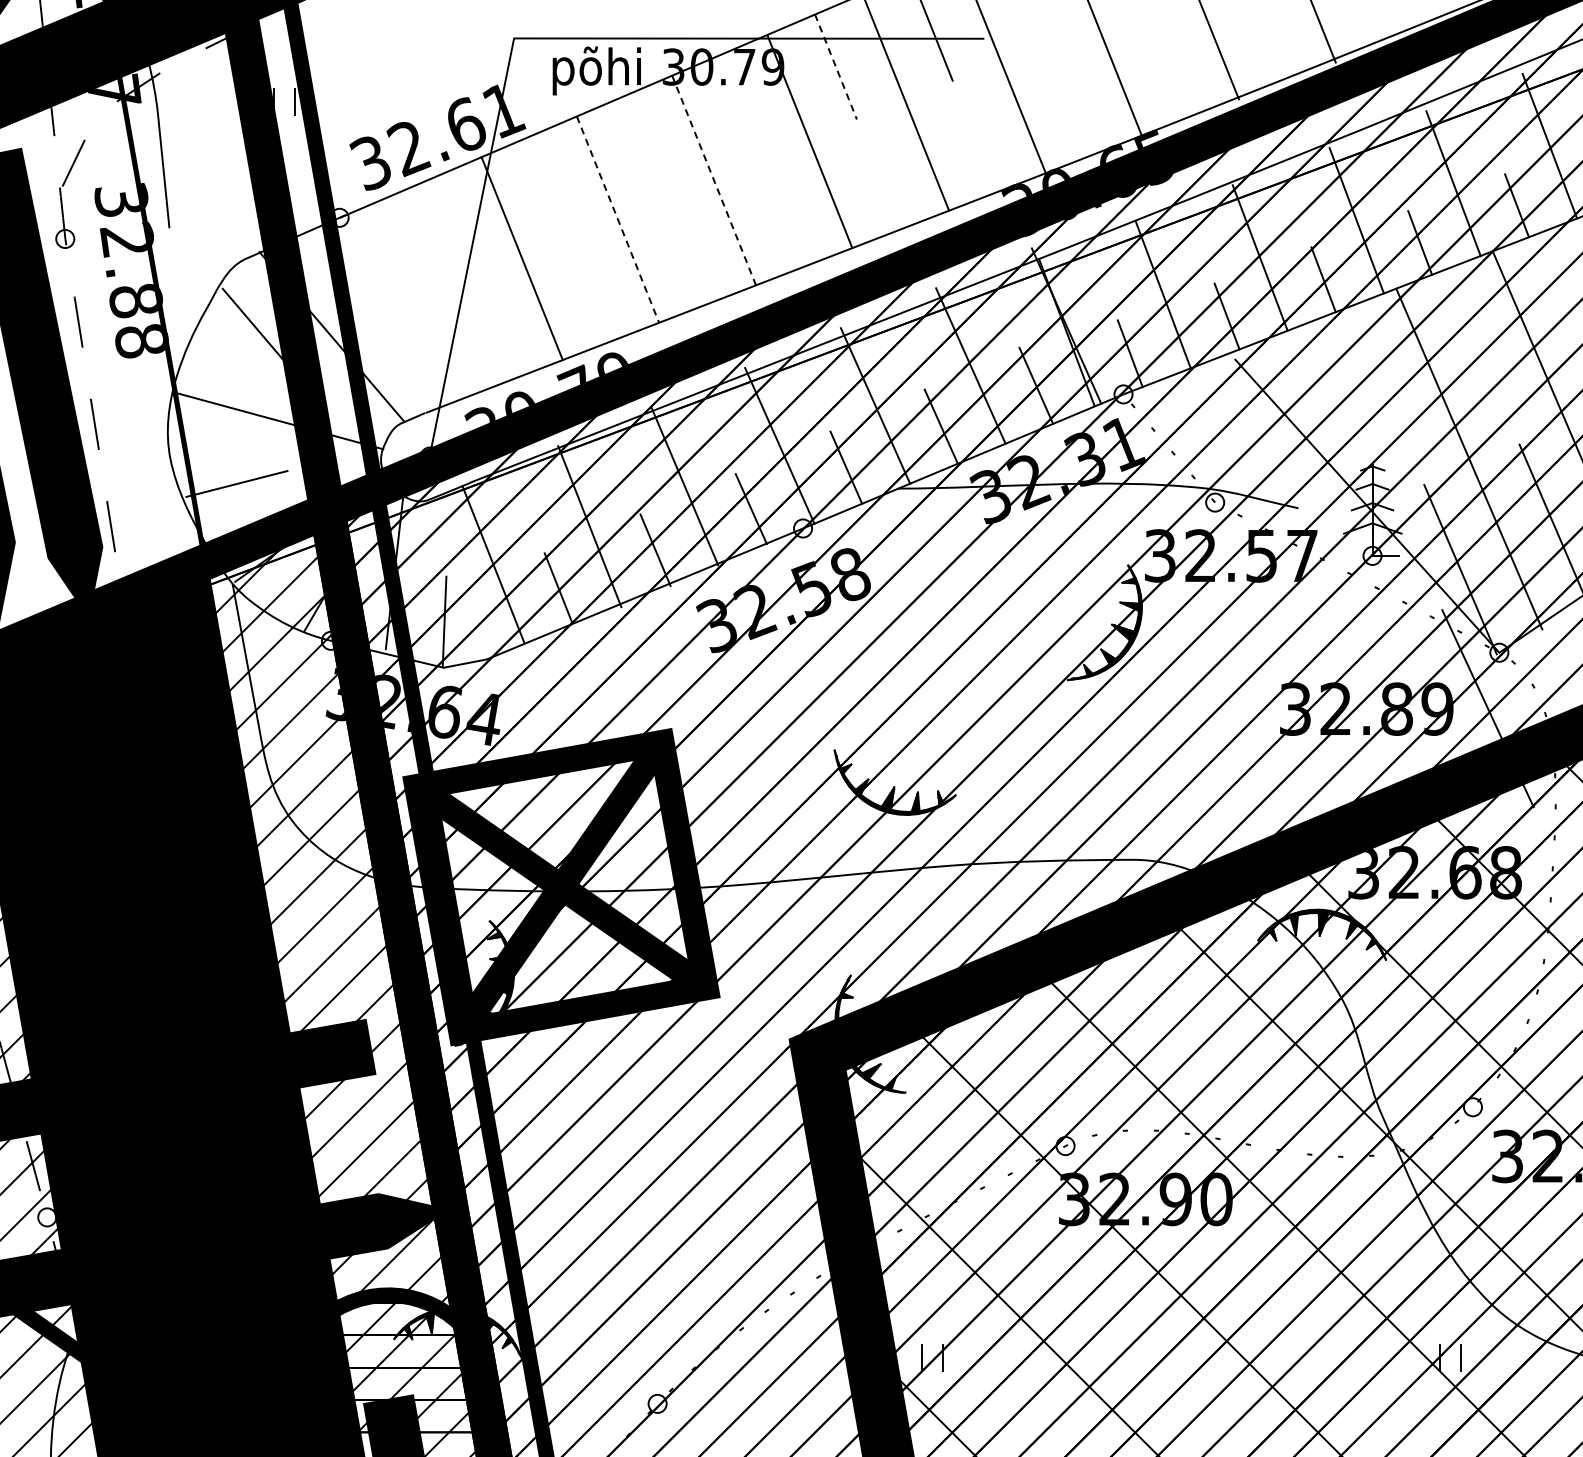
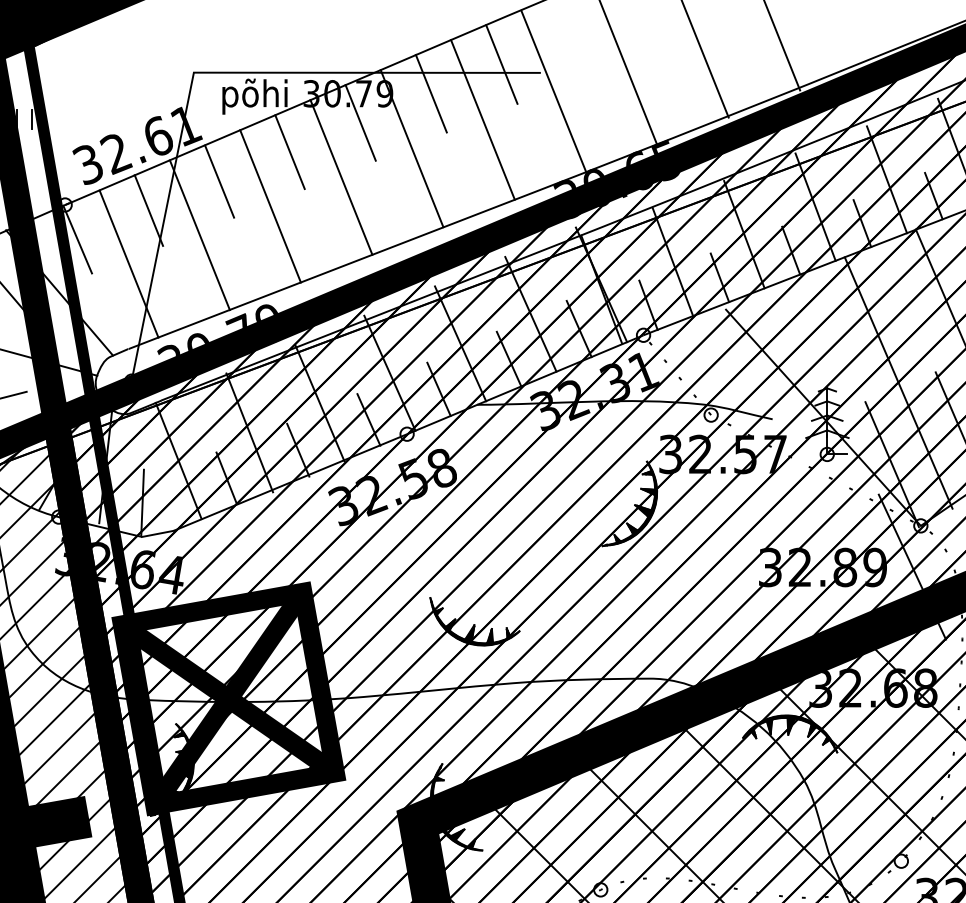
line: (835, 66) -> (431, 93), dashed -> solid
line: (739, 106) -> (360, 122), added
line: (644, 146) -> (290, 152), added
line: (714, 180) -> (341, 177), dashed -> solid
line: (548, 185) -> (219, 181), added
line: (618, 220) -> (270, 206), dashed -> solid
line: (452, 225) -> (148, 210), added
line: (356, 264) -> (77, 239), added
line: (426, 297) -> (129, 263), added

